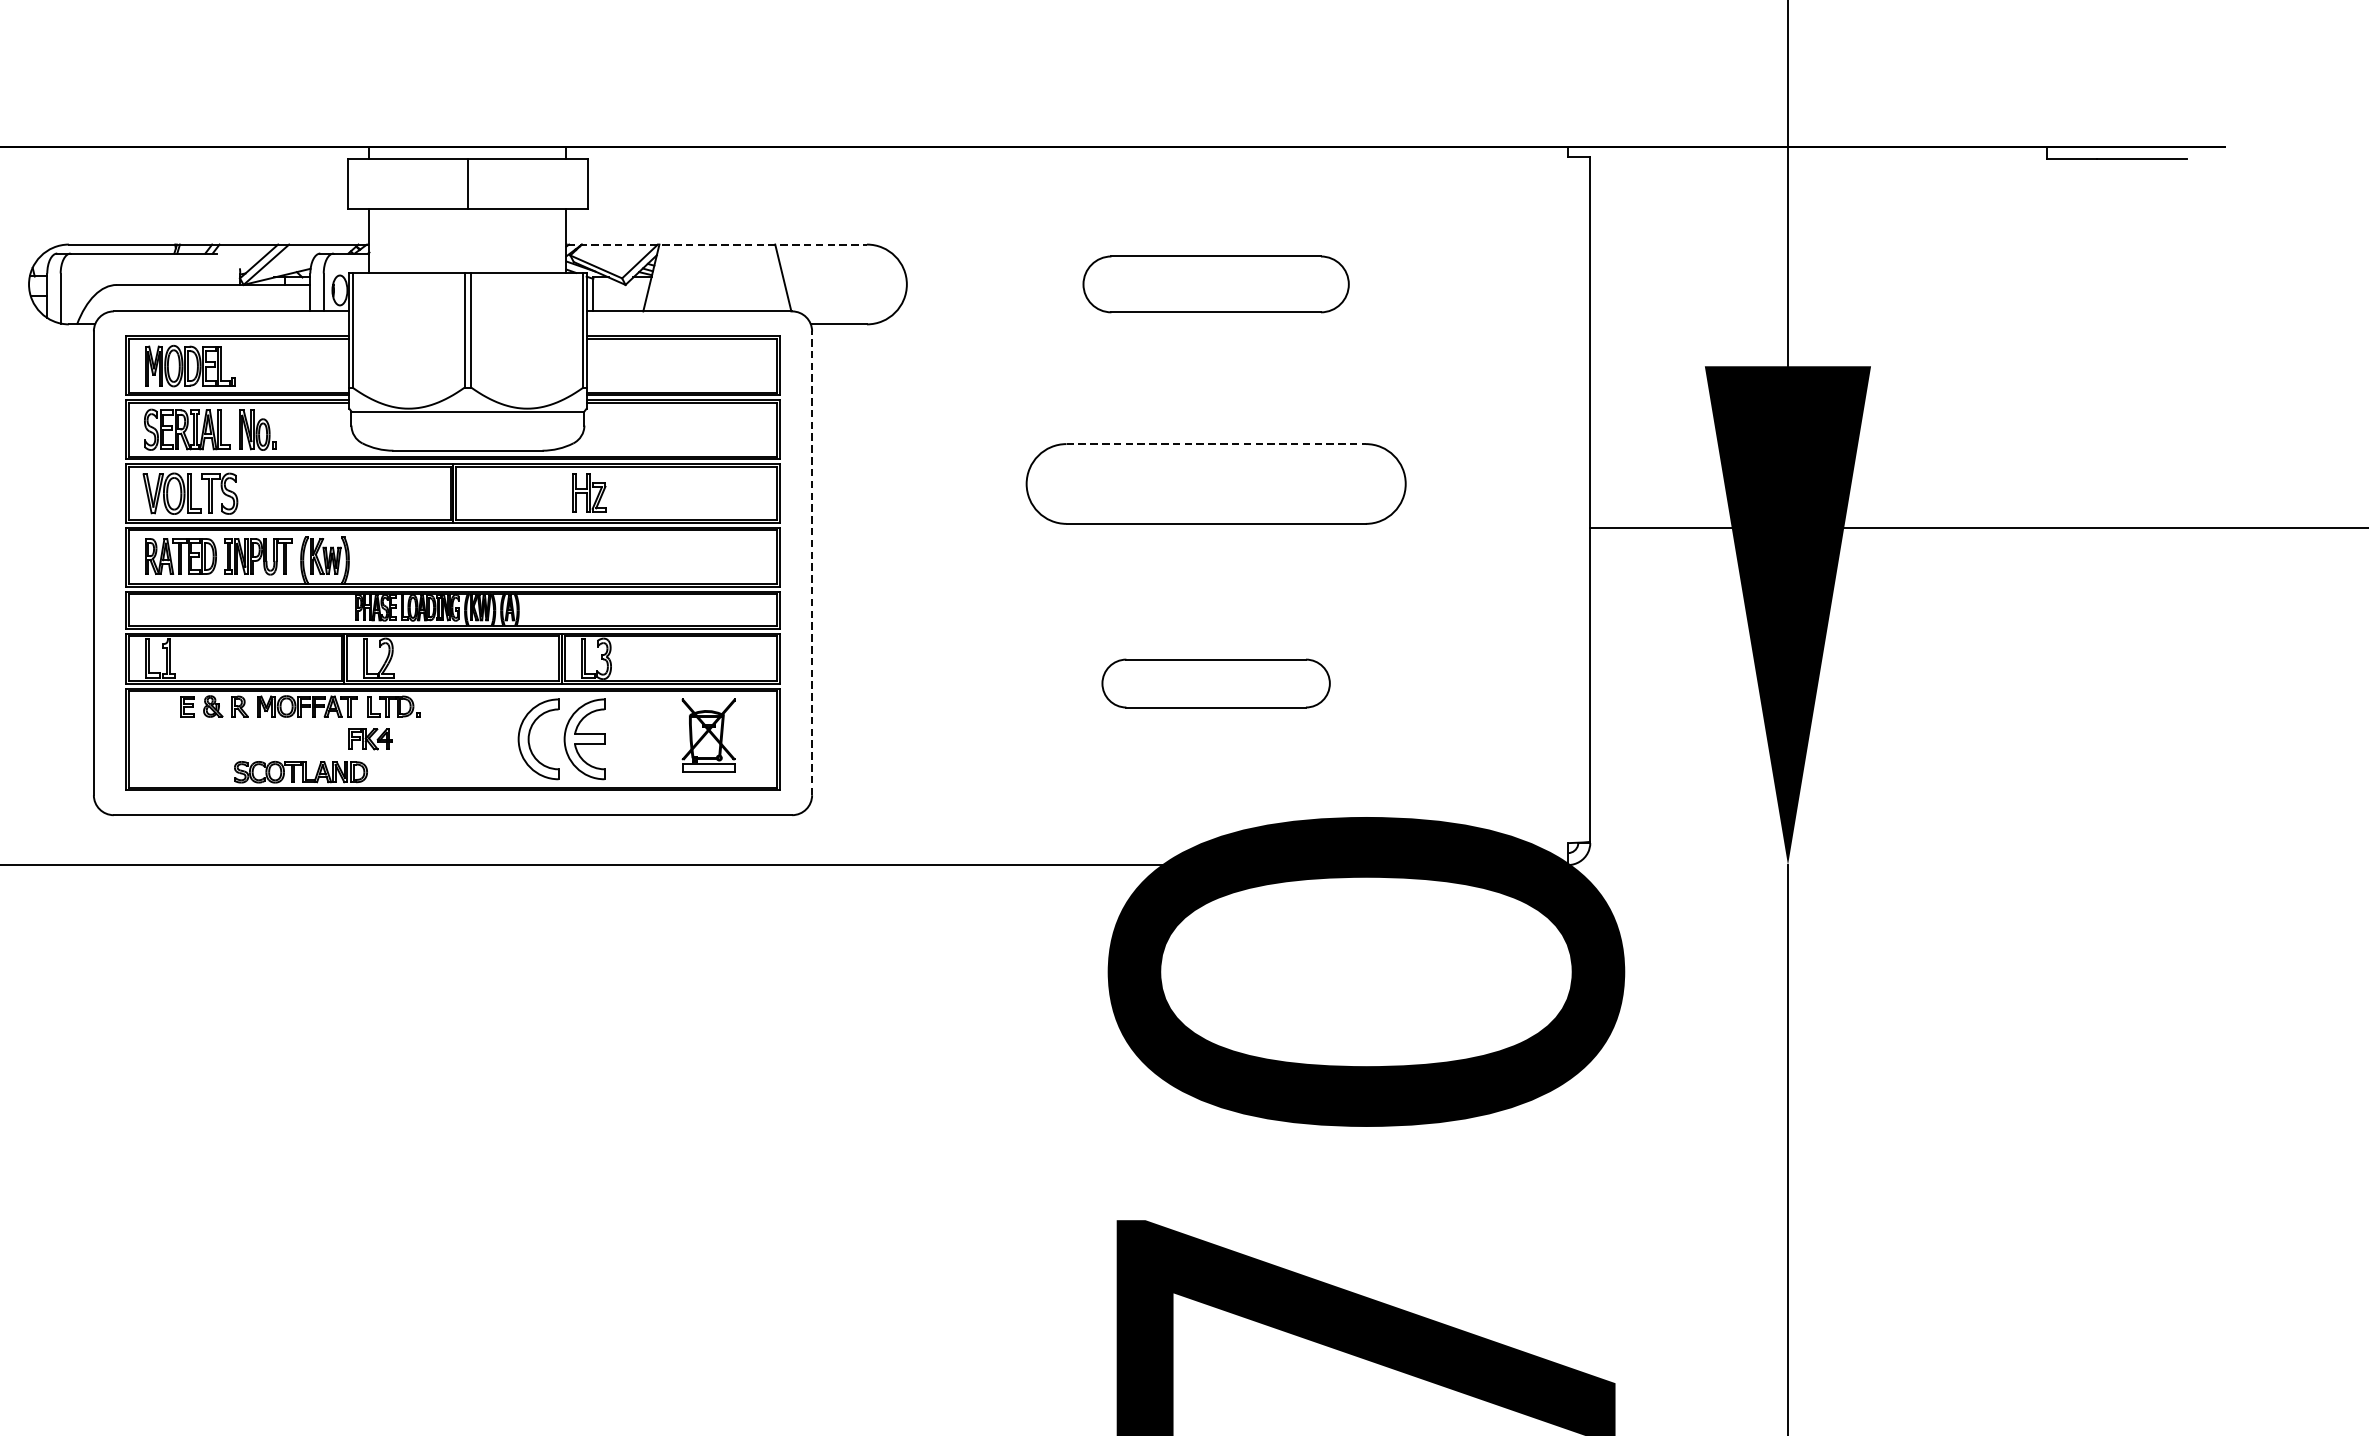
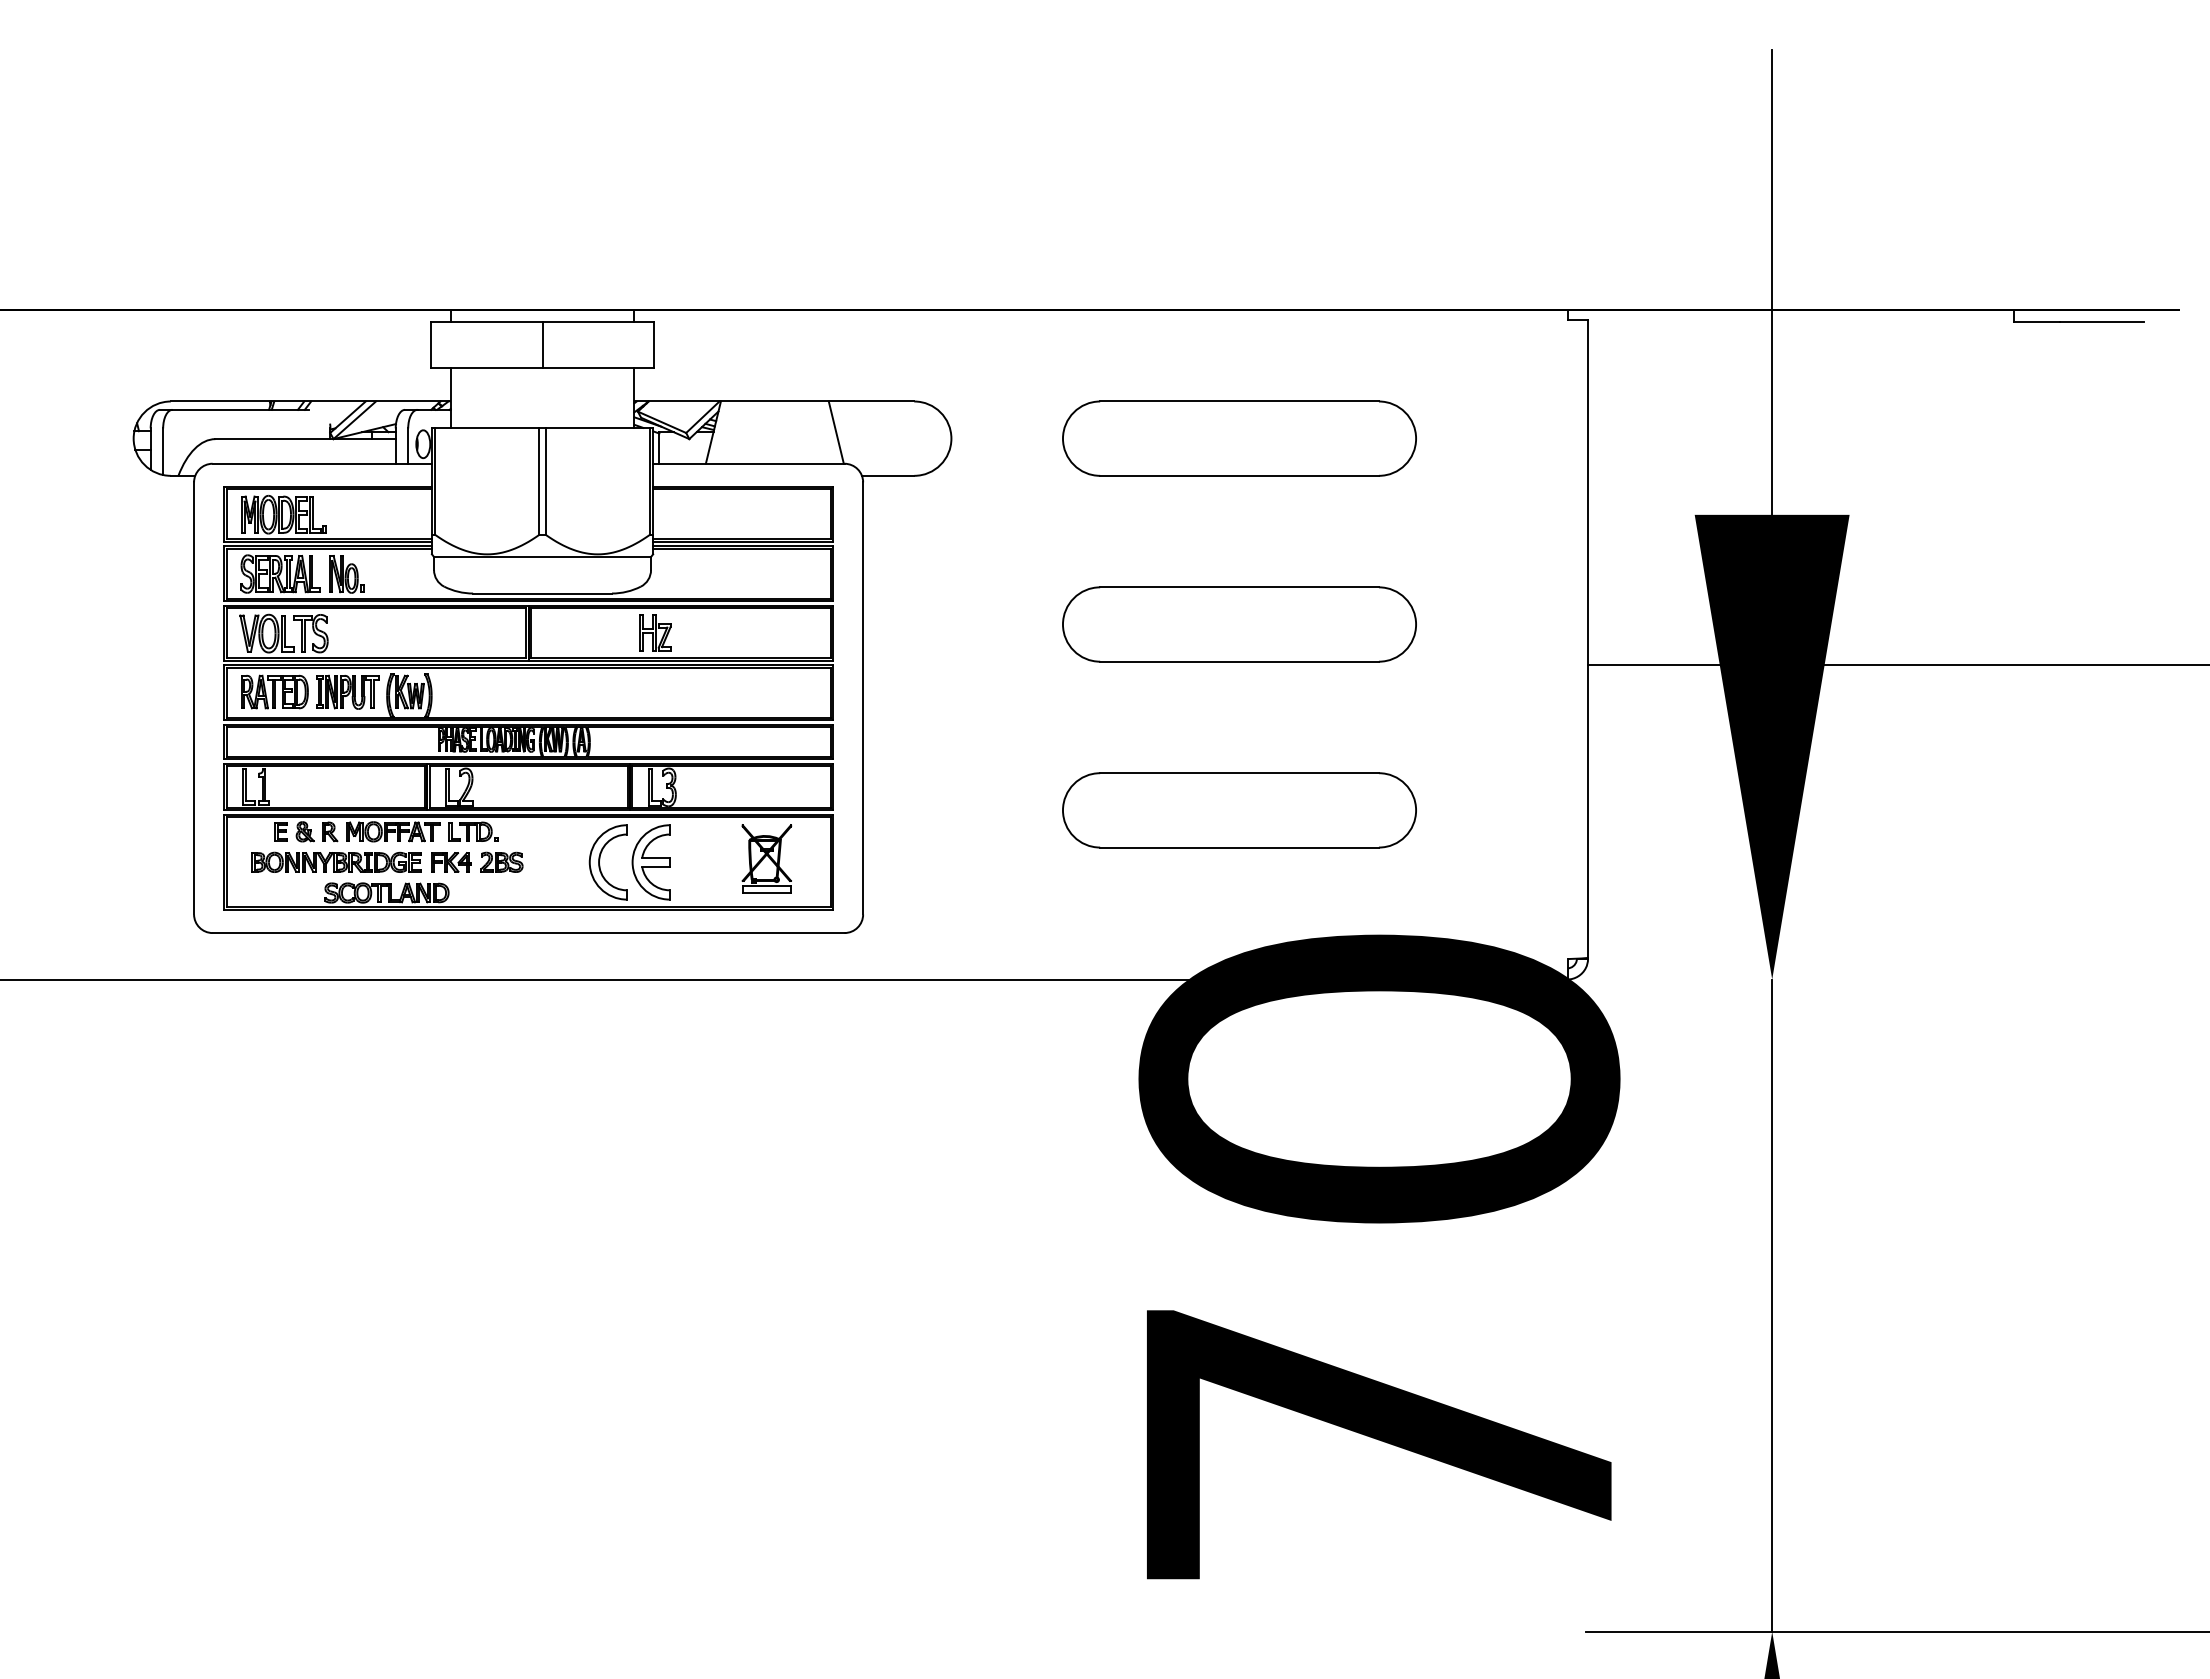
line: (718, 244) -> (775, 401), dashed -> solid
part: (1216, 284) -> (1239, 438), size x1.43
line: (1217, 444) -> (1240, 587), dashed -> solid
line: (812, 562) -> (863, 697), dashed -> solid
part: (1216, 683) -> (1239, 810), size x1.67
part: (246, 738) -> (336, 861), added
part: (423, 738) -> (501, 861), added

